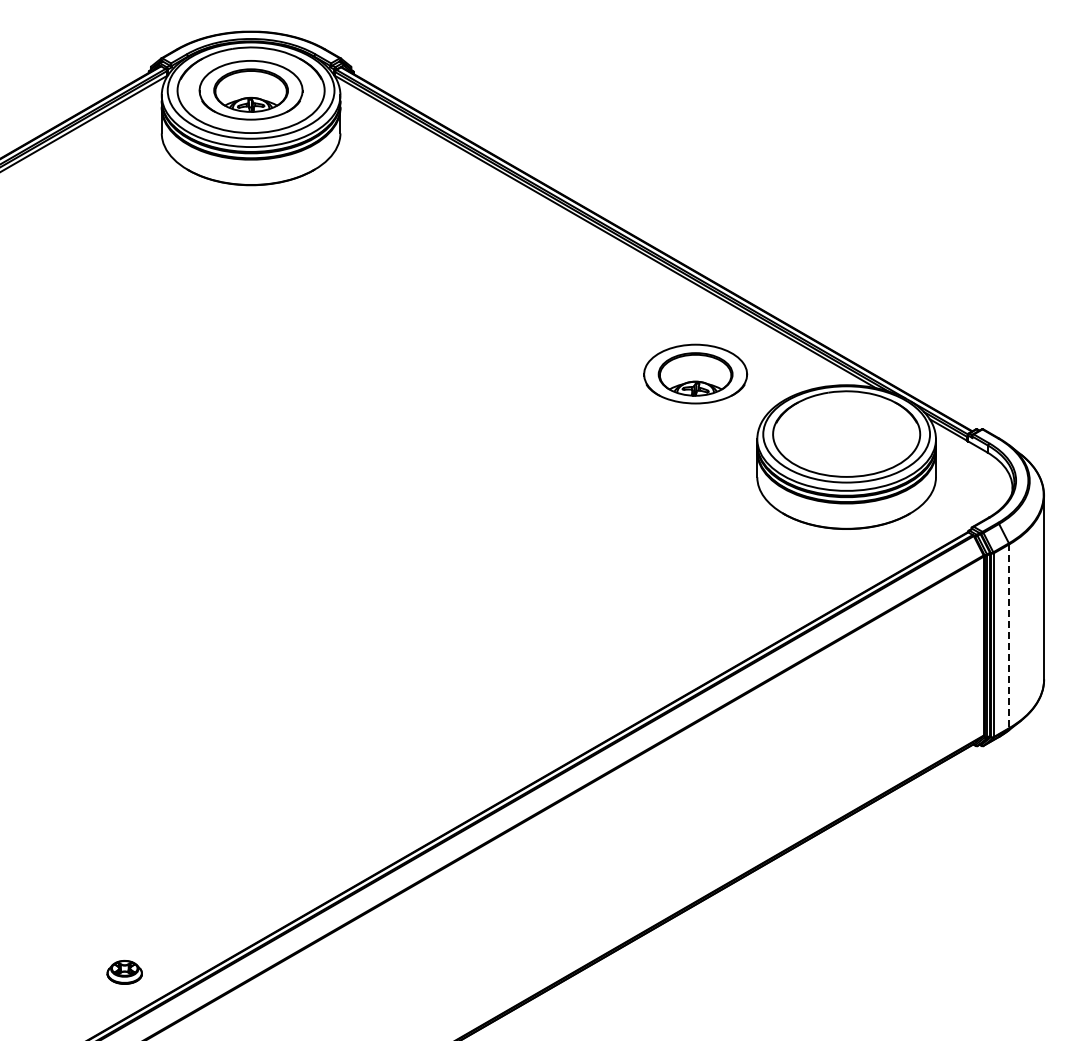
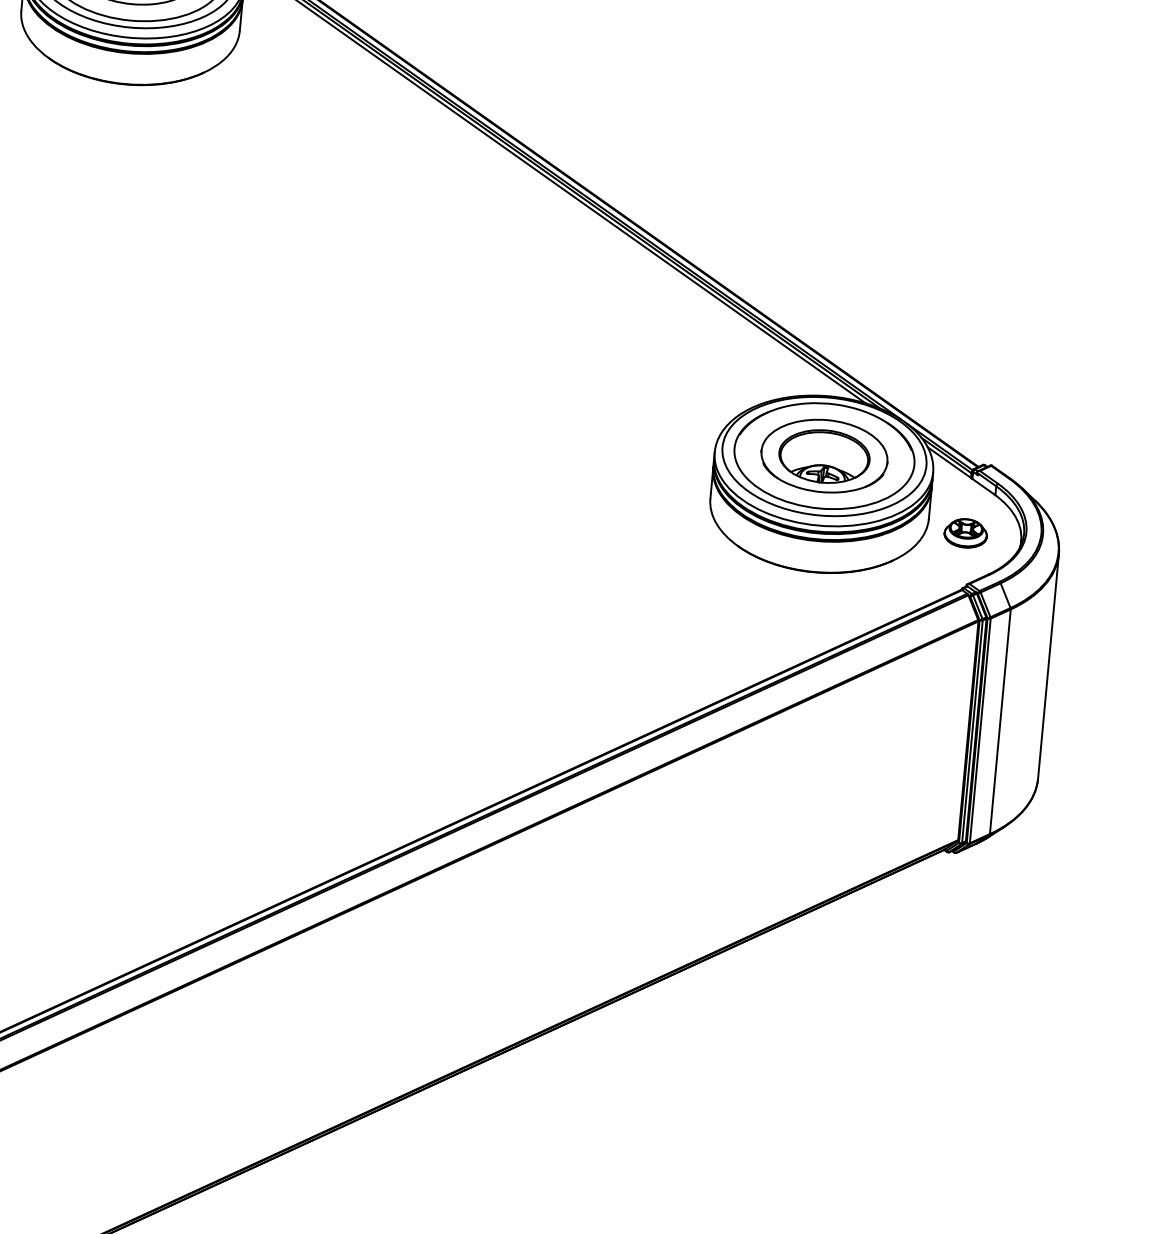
part: (695, 373) -> (824, 455), moved
part: (966, 485) -> (965, 532), added
line: (1009, 636) -> (1000, 722), dashed -> solid

